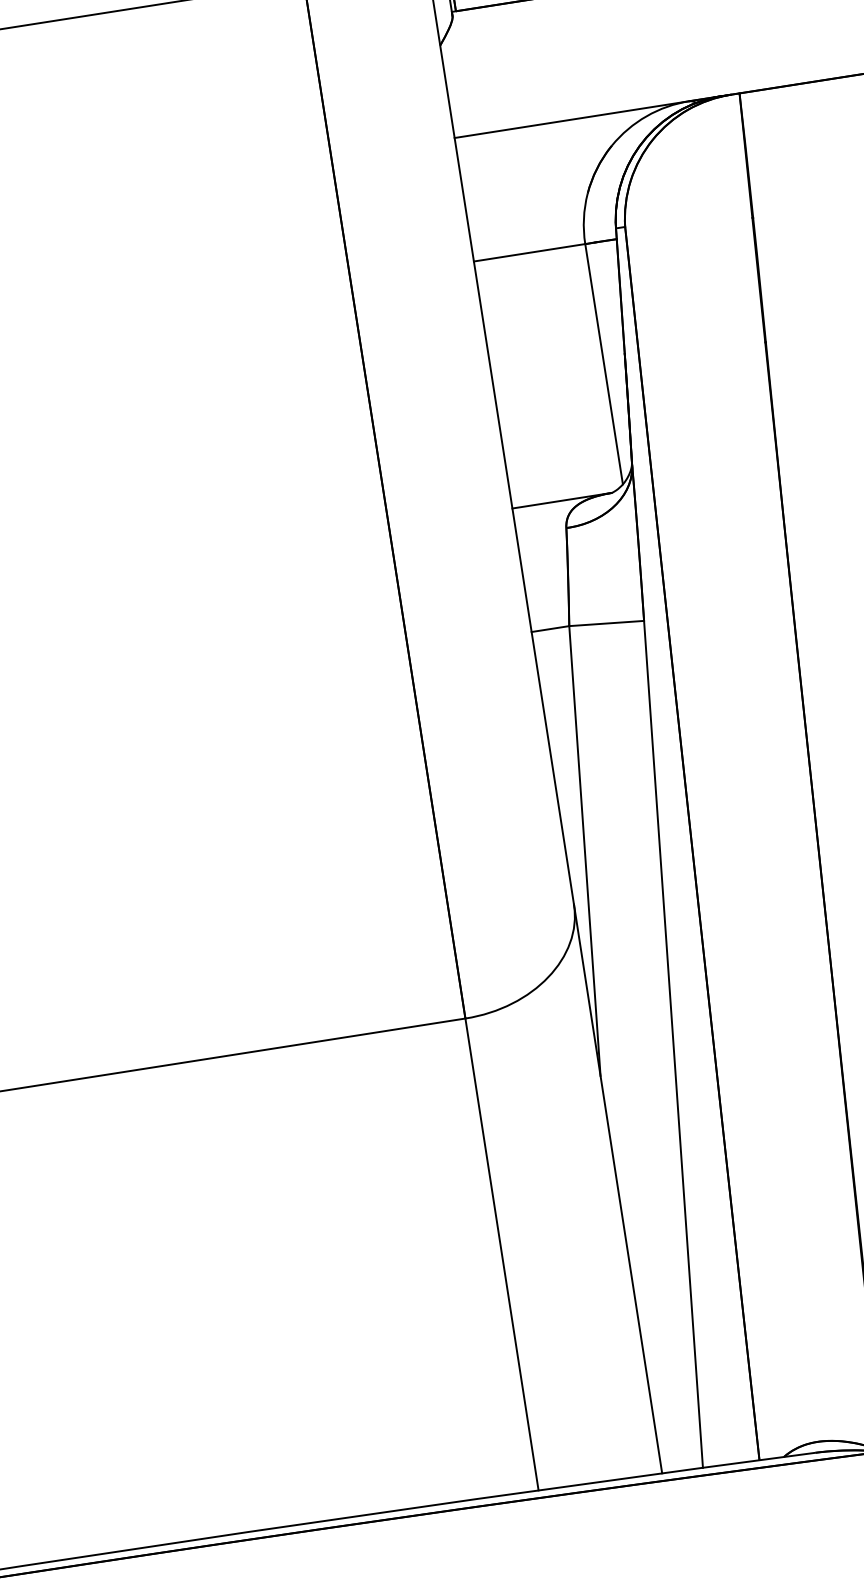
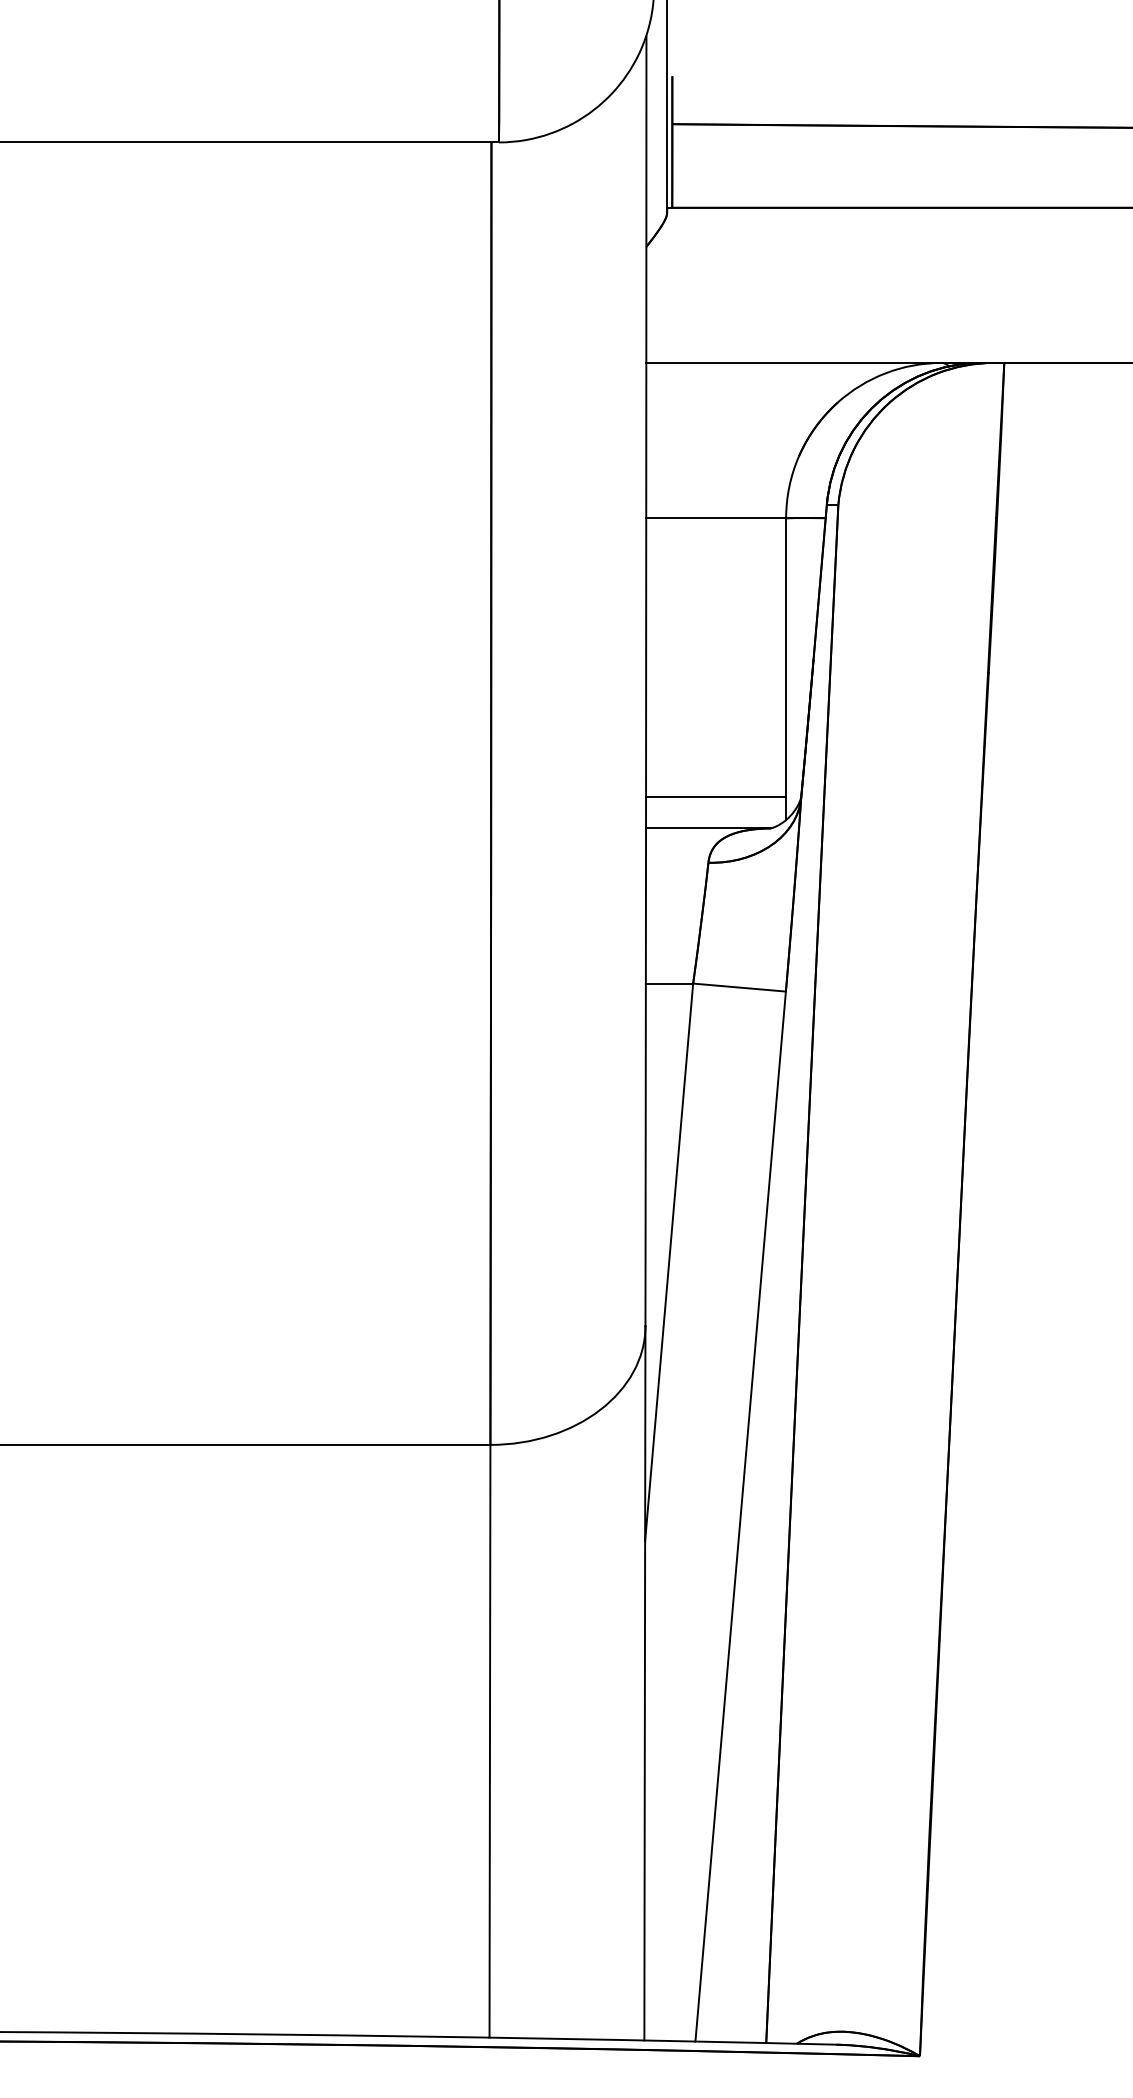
line: (564, 475) -> (716, 797), added

